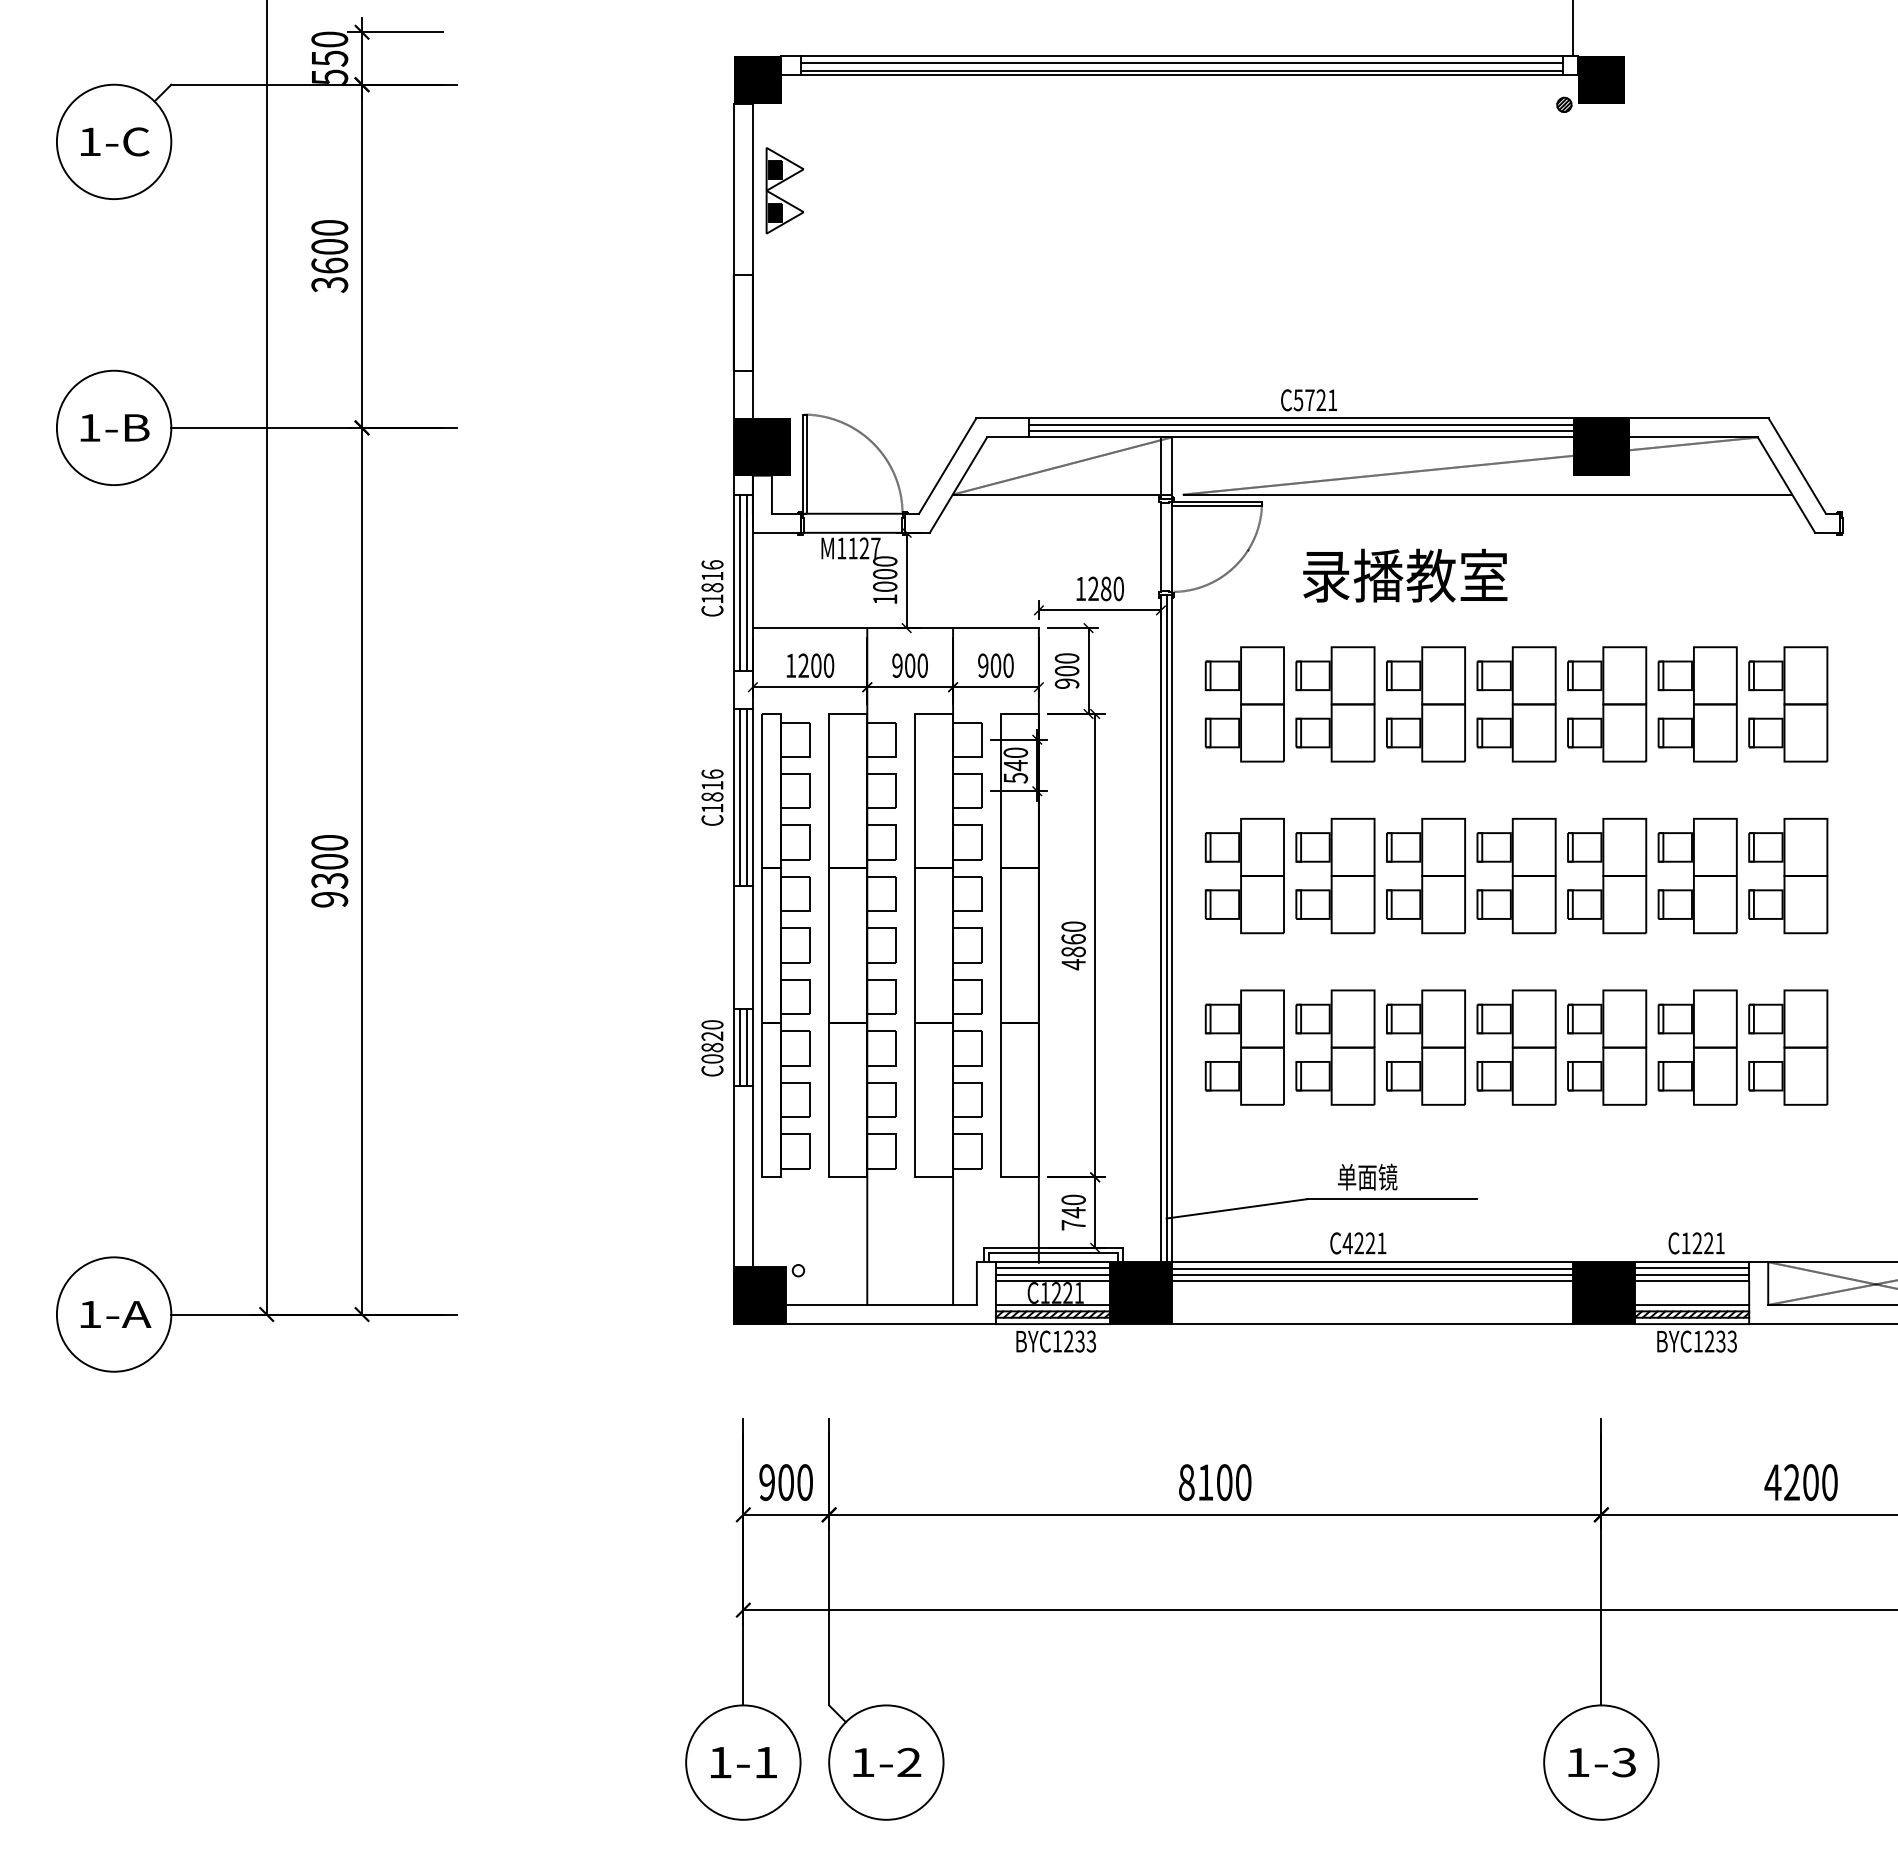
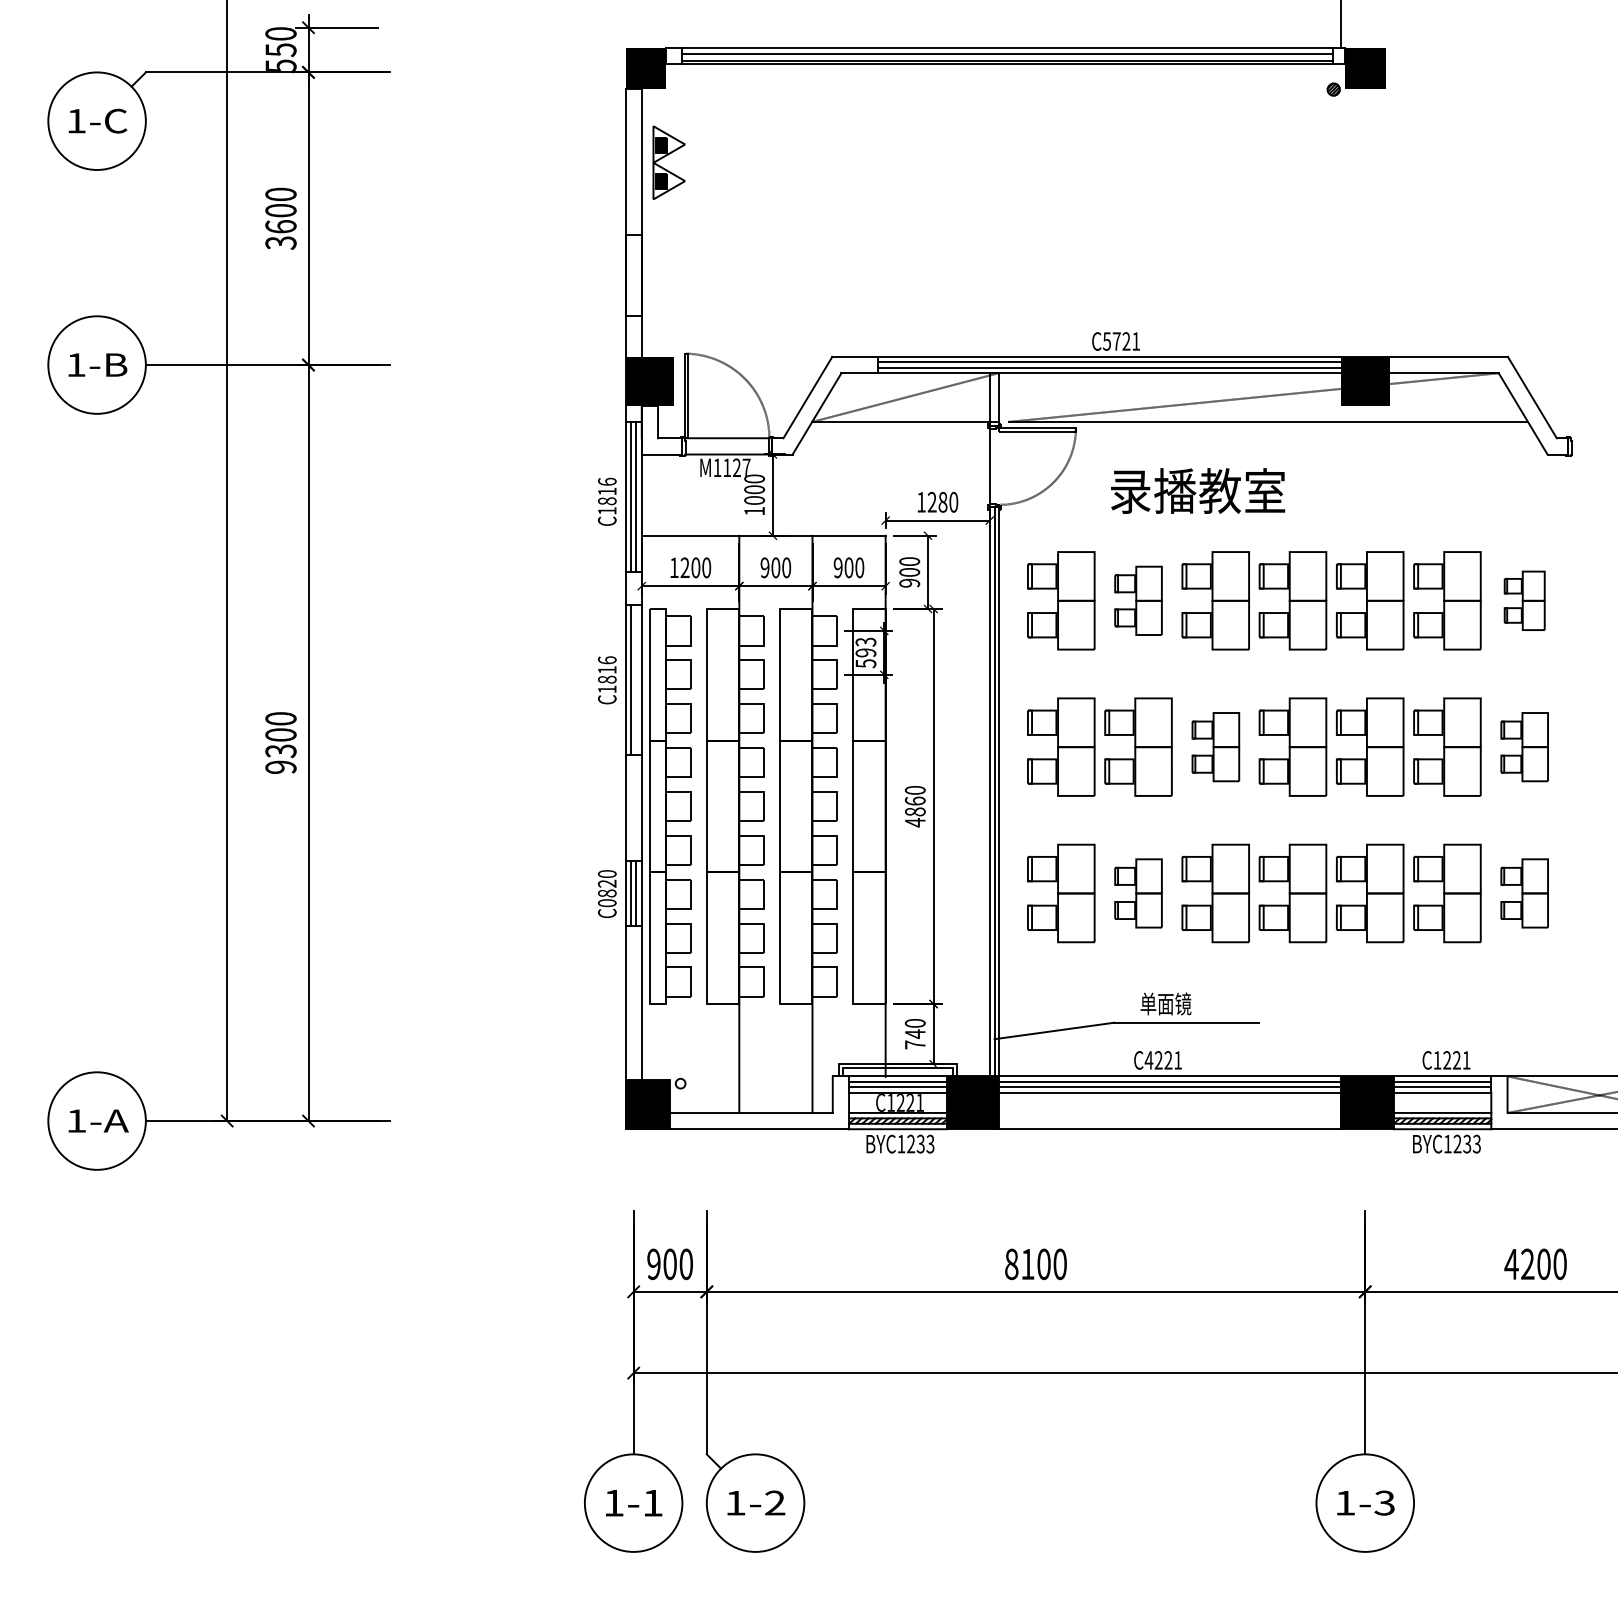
line: (1172, 546) -> (999, 466), removed
part: (1335, 704) -> (1138, 600), size x0.7
part: (1788, 704) -> (1524, 600), size x0.6
text: (1015, 759) -> (865, 647), 540 -> 593
line: (746, 797) -> (636, 680), removed
part: (1426, 875) -> (1216, 746), size x0.7
part: (1788, 875) -> (1524, 746), size x0.7
part: (1335, 1047) -> (1138, 893), size x0.7
part: (1788, 1047) -> (1524, 893), size x0.7

